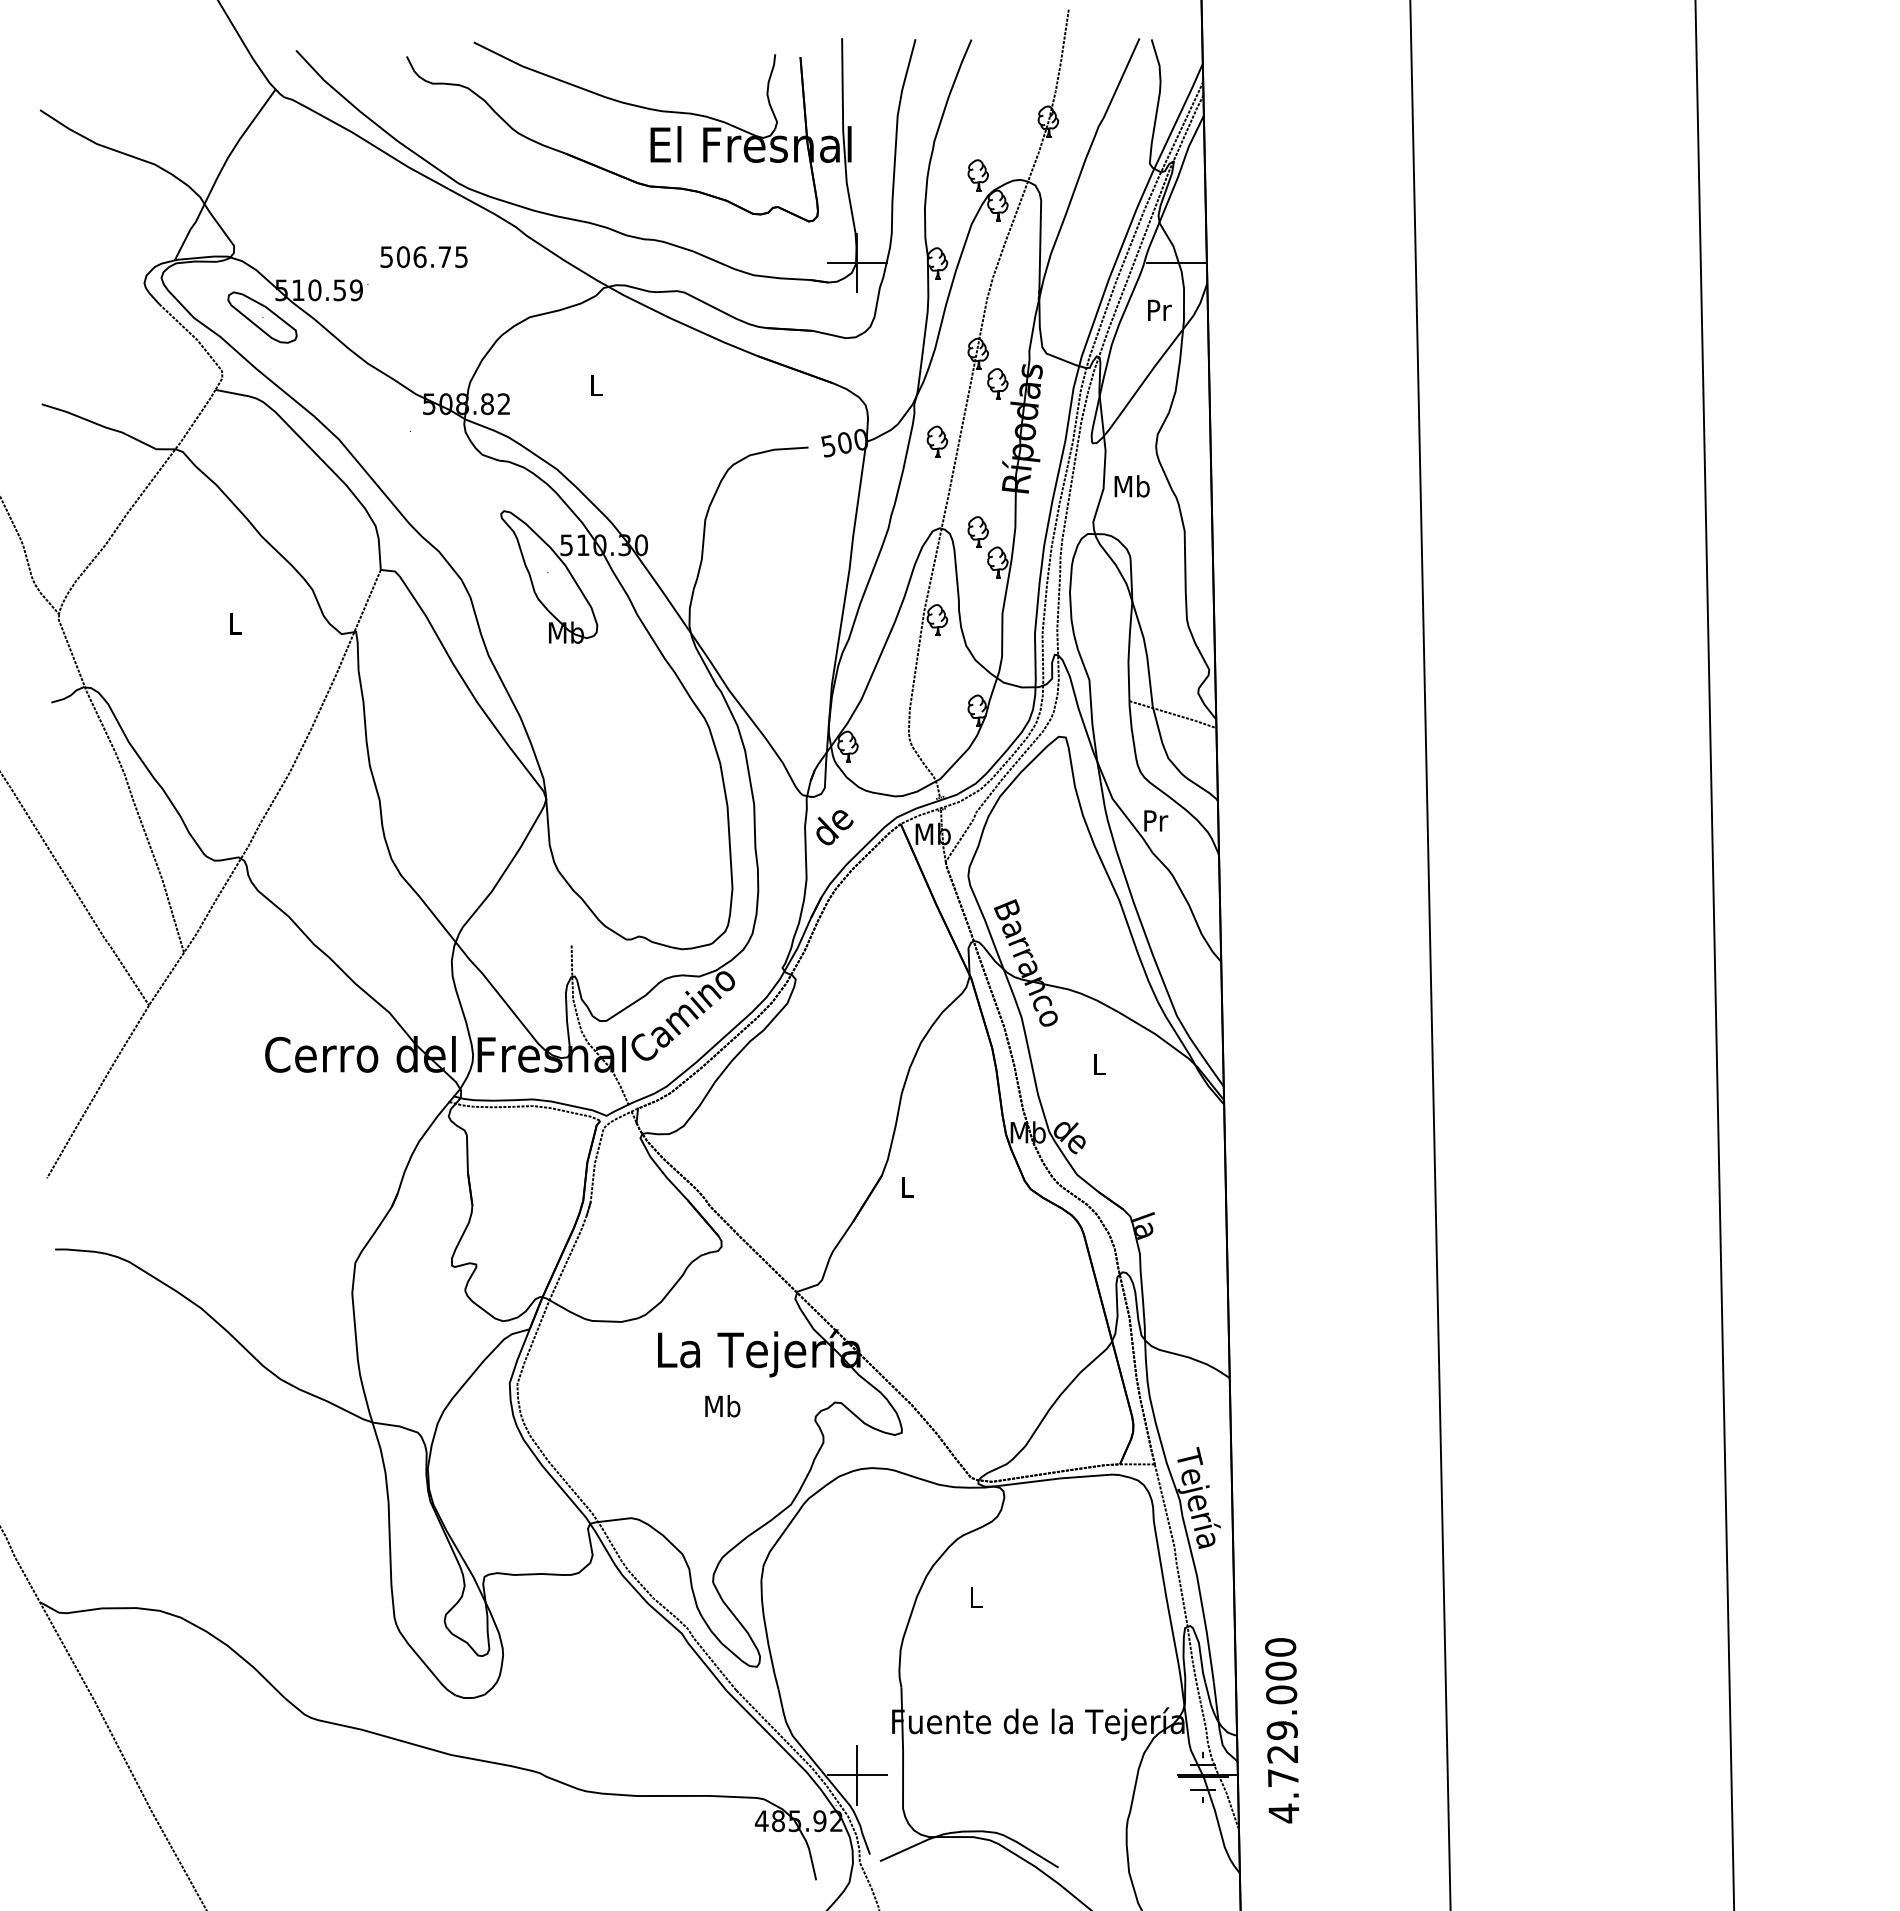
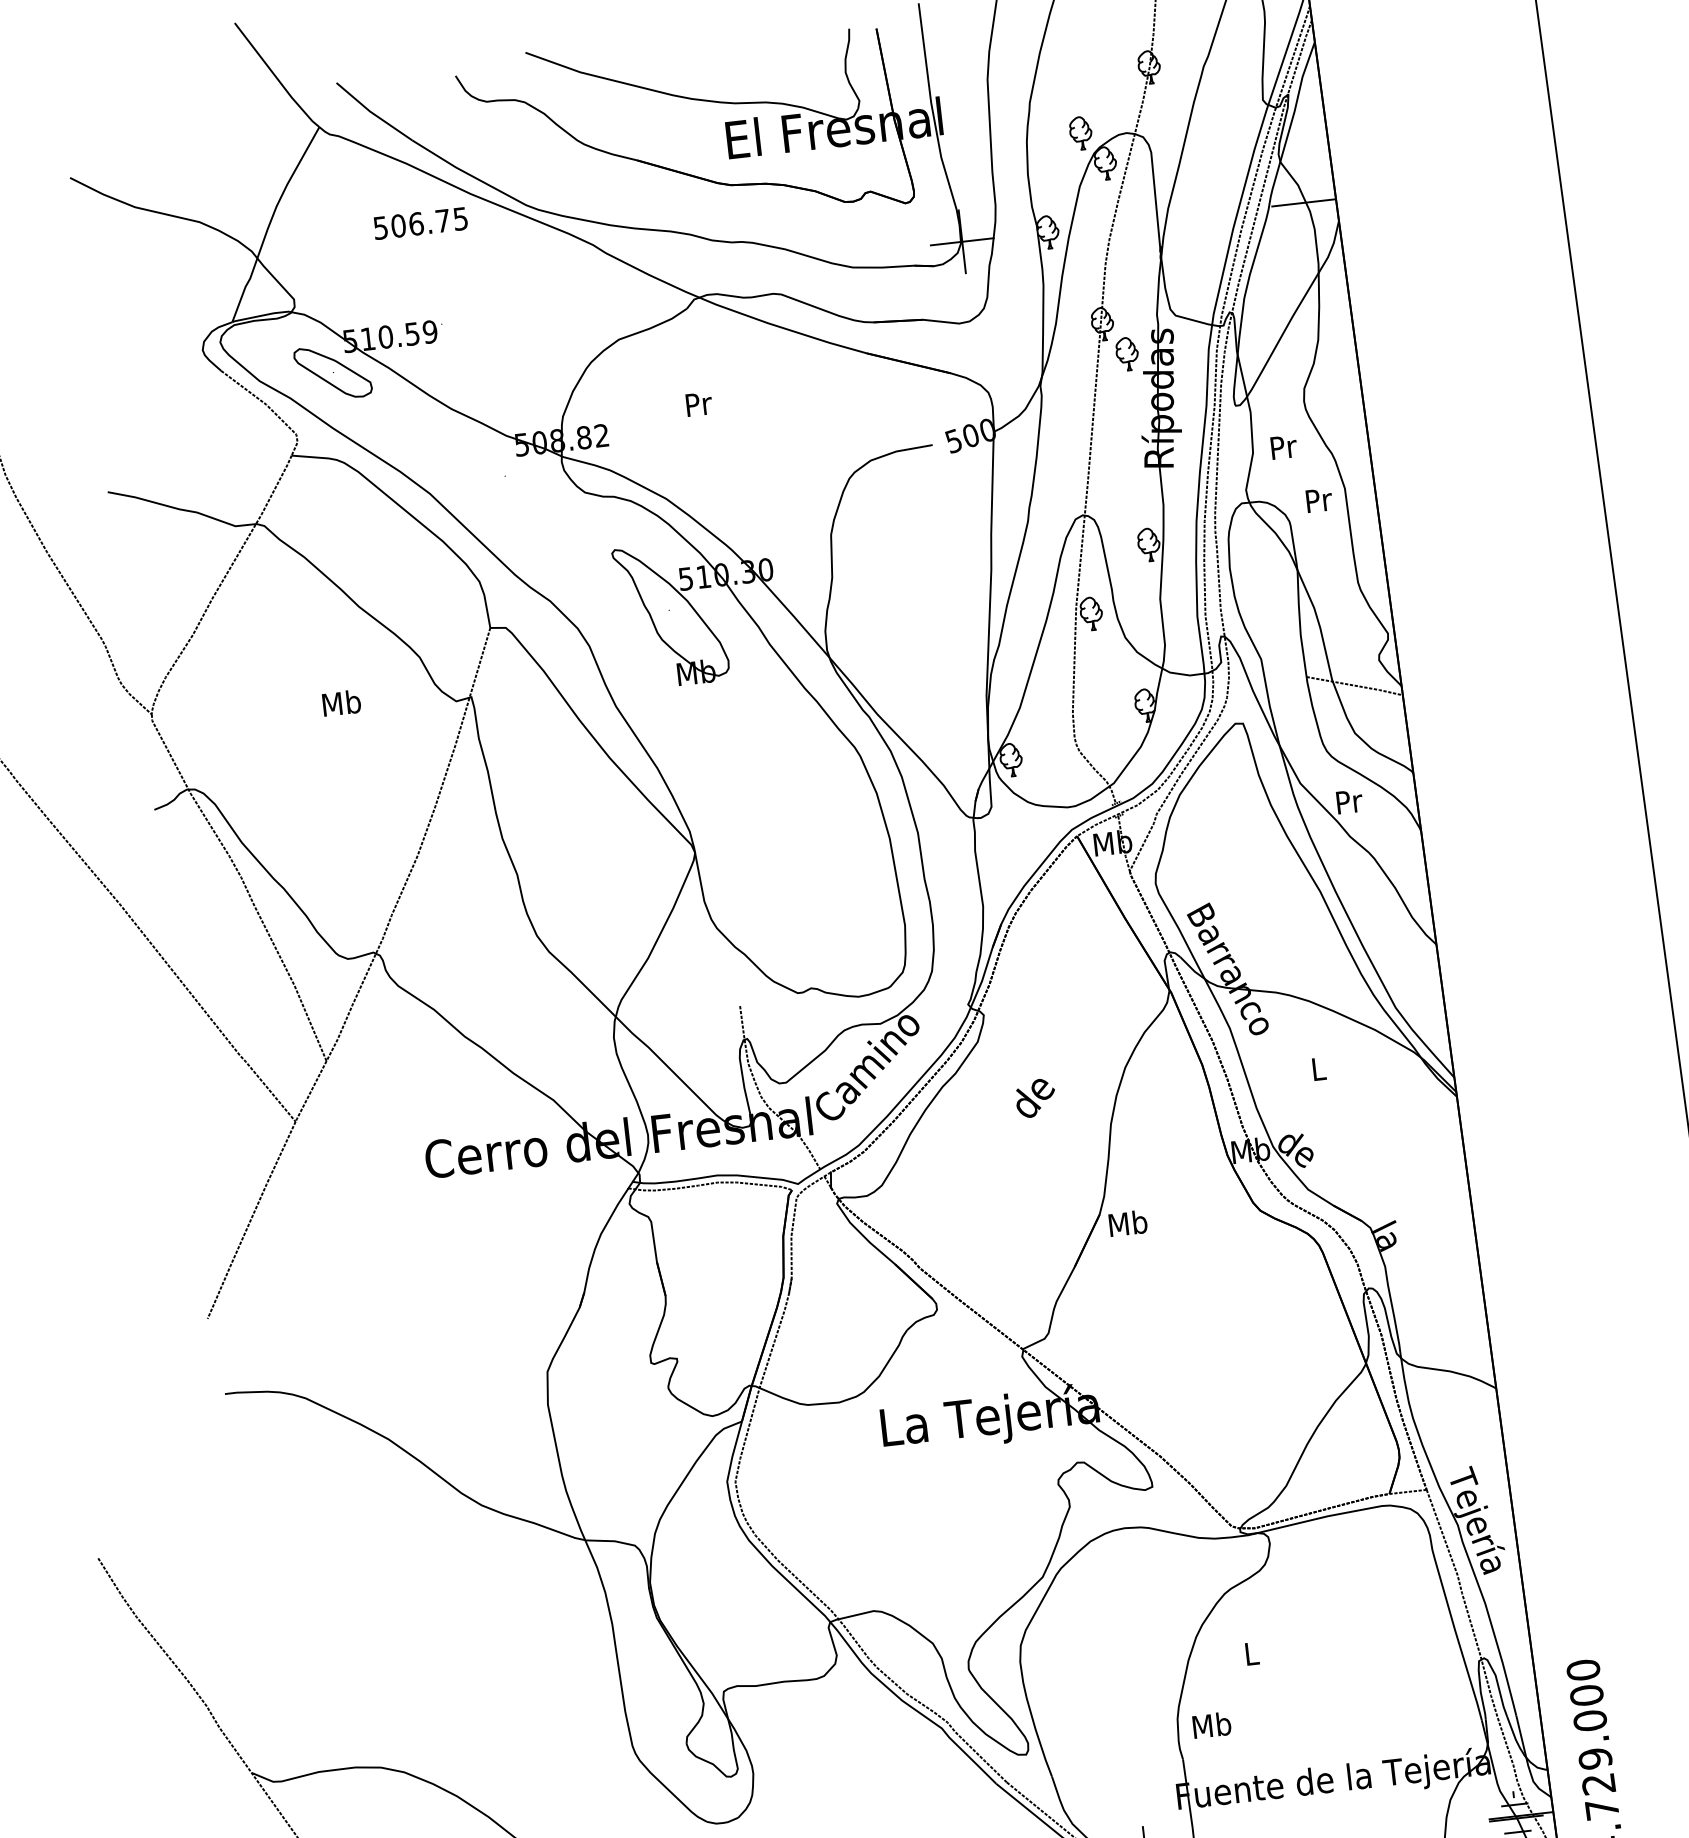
text: (423, 256) -> (420, 222), moved
text: (1159, 309) -> (1318, 499), moved
text: (597, 384) -> (699, 403), L -> Pr
part: (937, 441) -> (1069, 422), removed
text: (1131, 486) -> (1282, 447), Mb -> Pr
part: (977, 531) -> (1123, 514), removed
text: (235, 623) -> (341, 702), L -> Mb
text: (834, 827) -> (1035, 1098), moved
text: (906, 1186) -> (1127, 1223), L -> Mb
text: (722, 1406) -> (1211, 1725), moved

